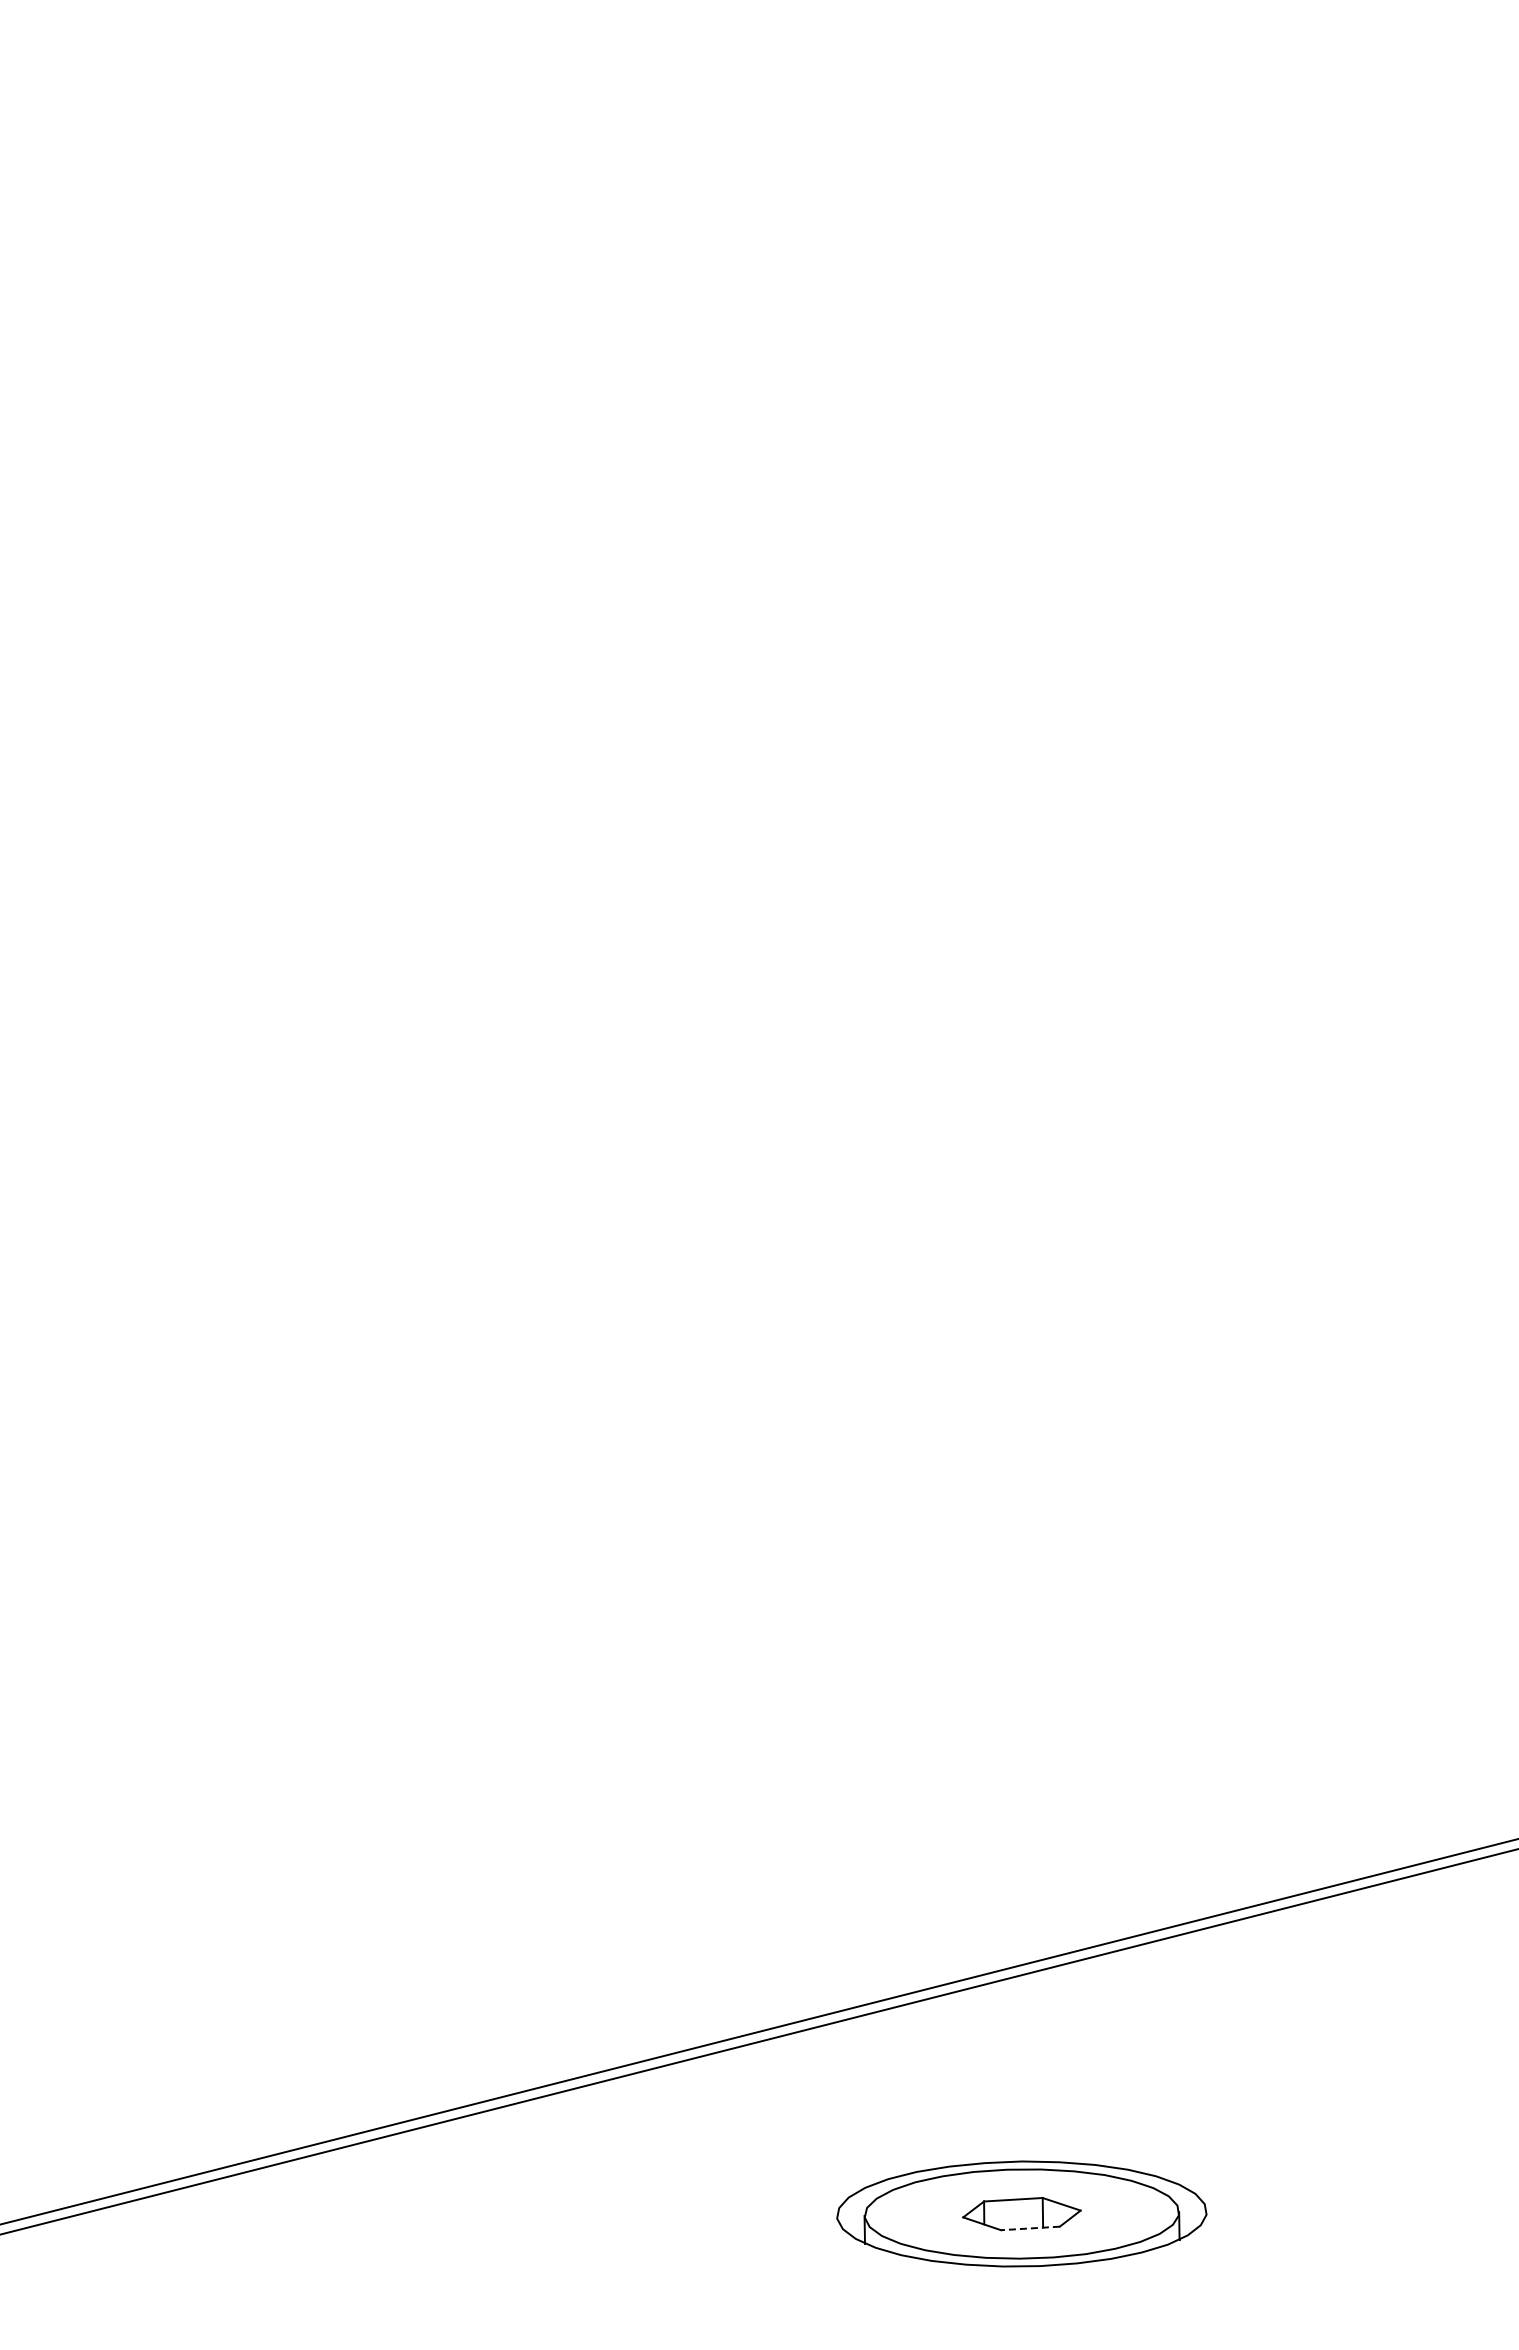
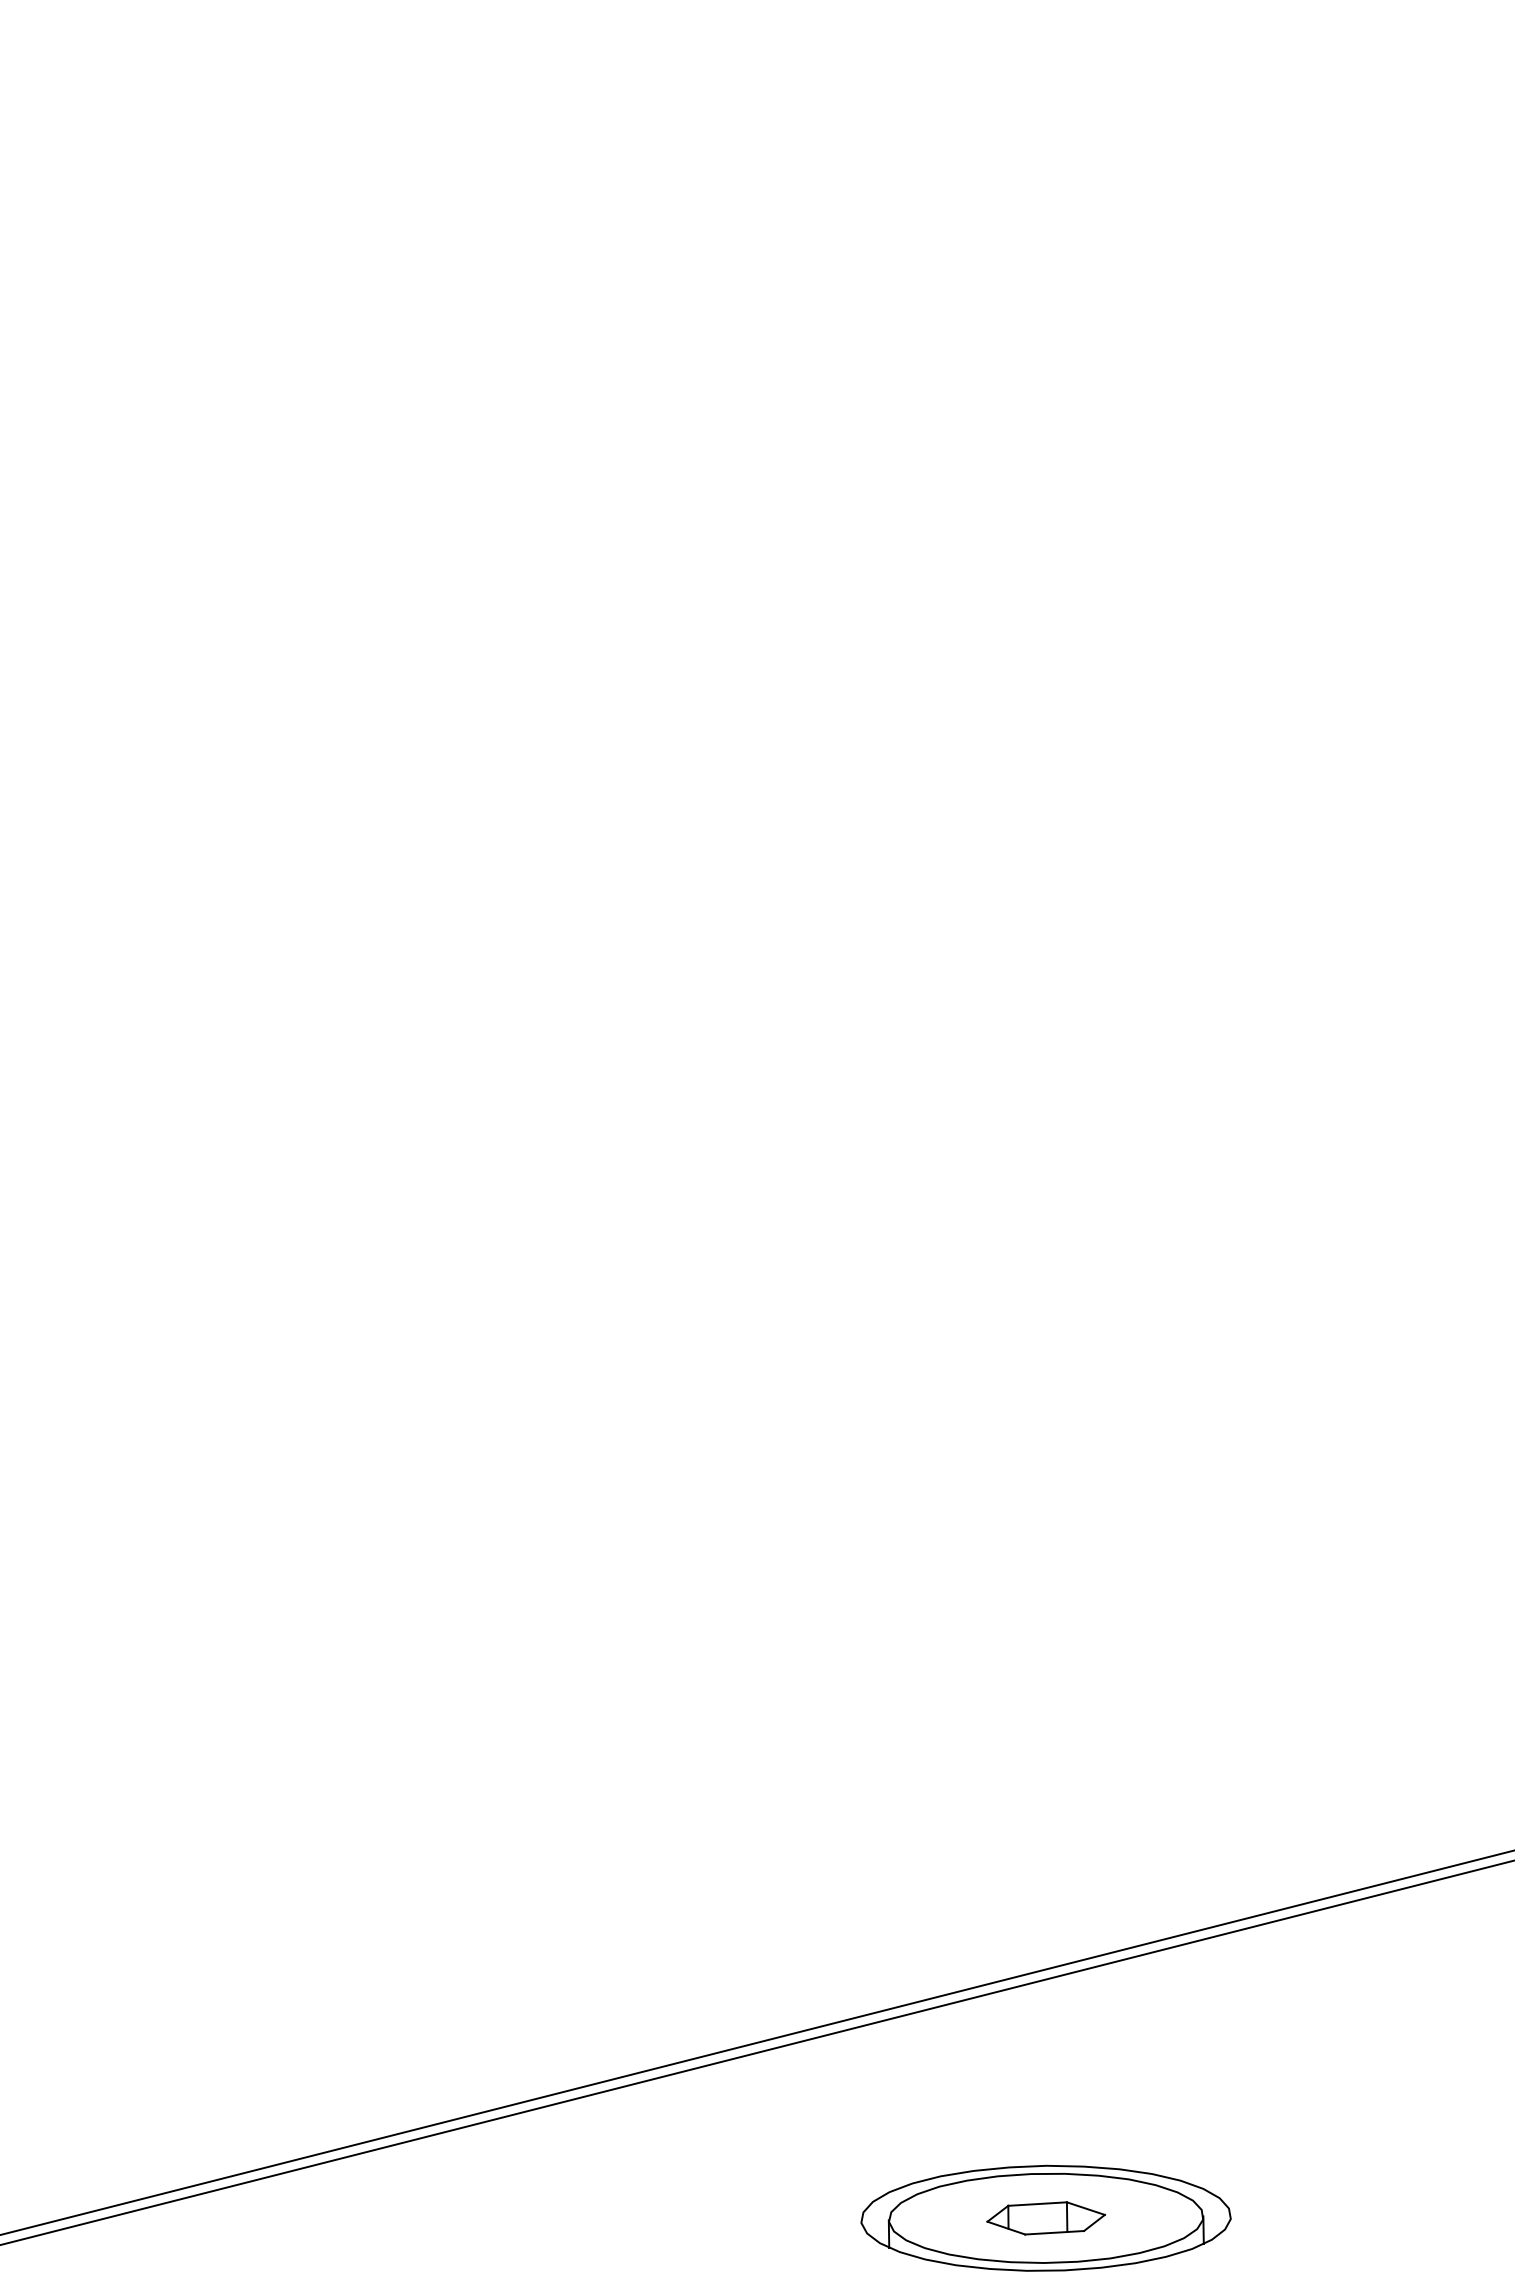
line: (1029, 2228) -> (1053, 2232), dashed -> solid

